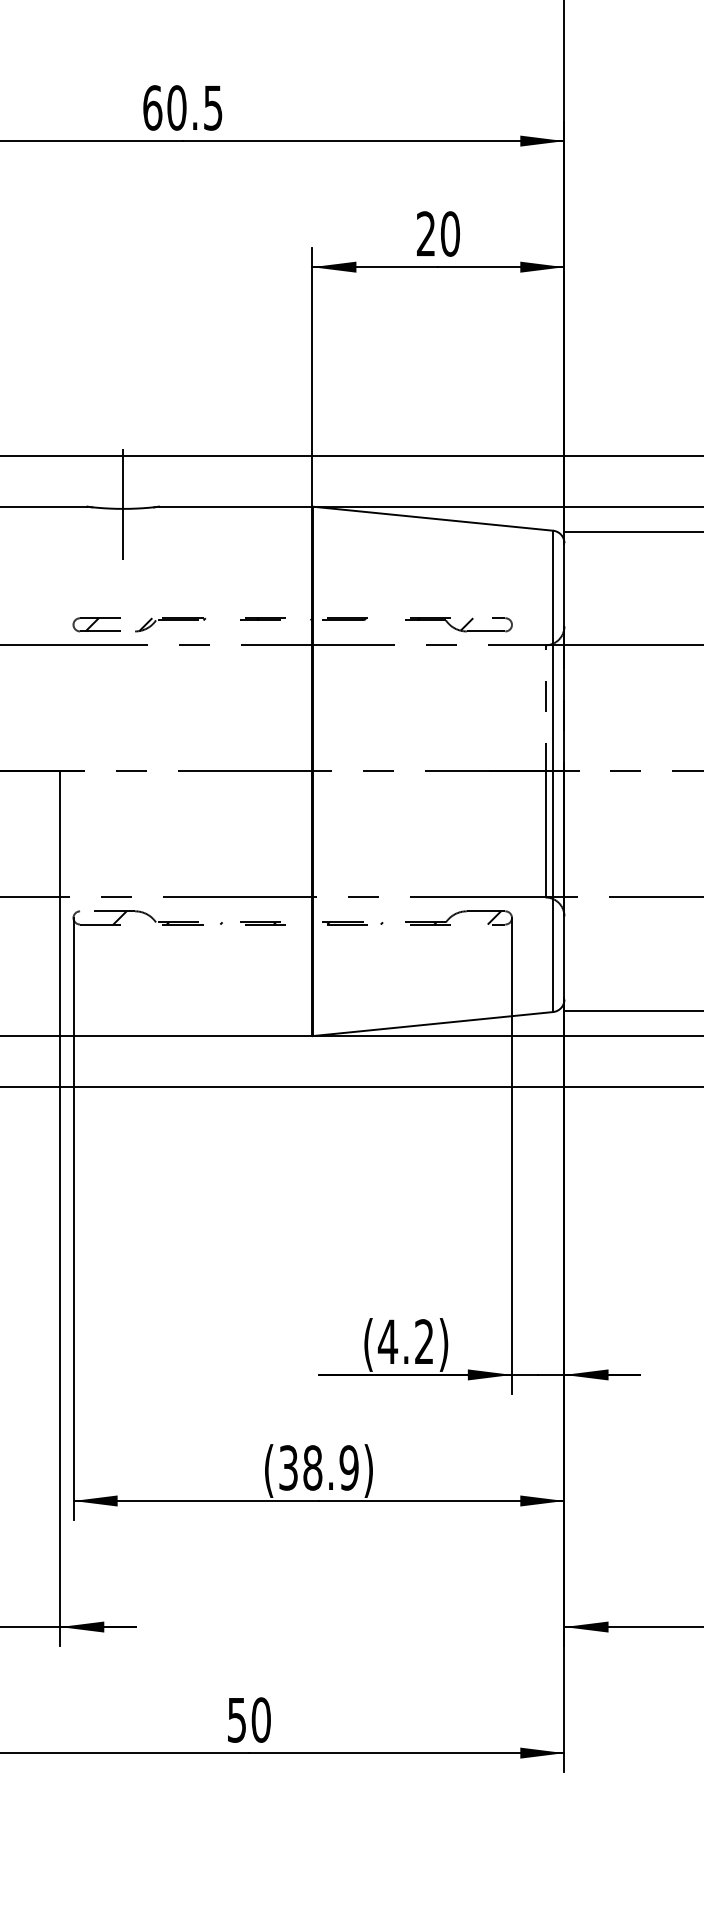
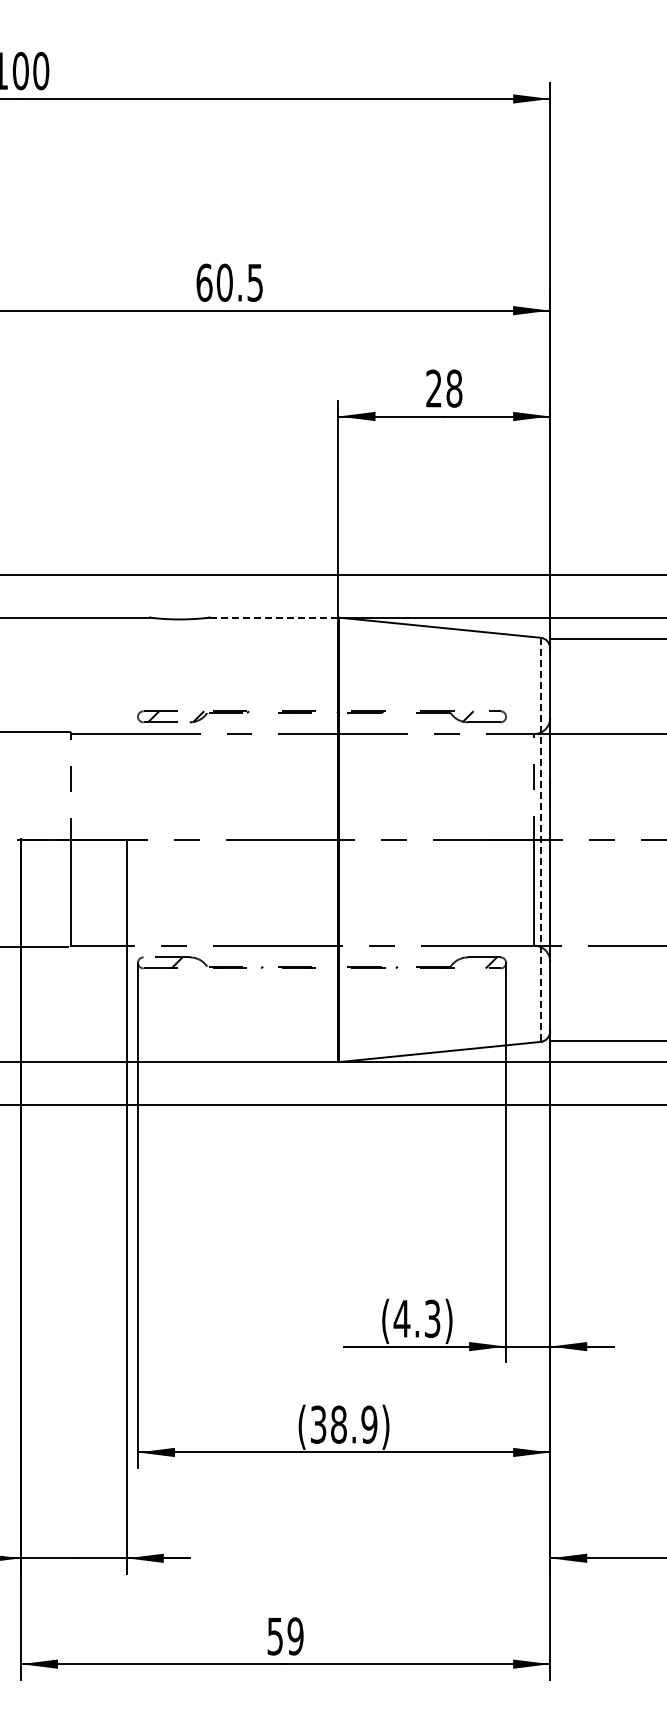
text: (450, 233) -> (454, 388), 20 -> 28
line: (122, 504) -> (179, 615), removed
line: (236, 506) -> (274, 617), solid -> dashed
line: (552, 772) -> (540, 840), solid -> dashed
text: (424, 1341) -> (432, 1318), (4.2) -> (4.3)
text: (261, 1720) -> (295, 1636), 50 -> 59

